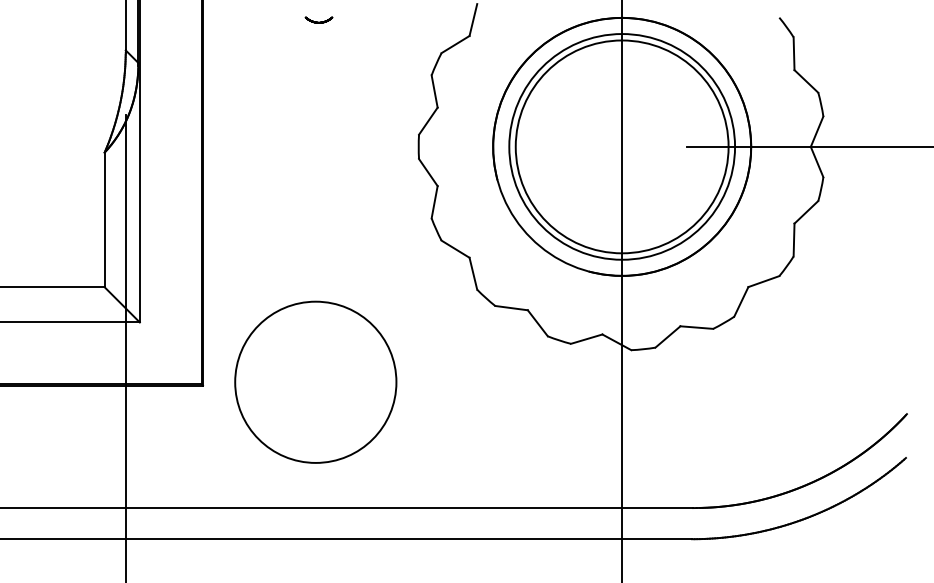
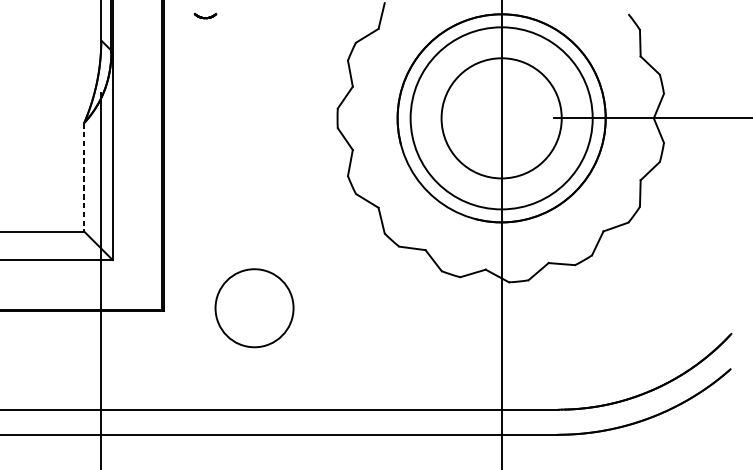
part: (318, 19) -> (205, 15), moved
circle: (621, 146) -> (501, 118), size x0.7
line: (104, 220) -> (84, 177), solid -> dashed
circle: (315, 381) -> (254, 307), size x0.6

